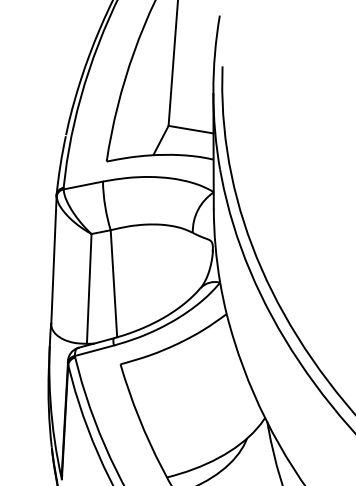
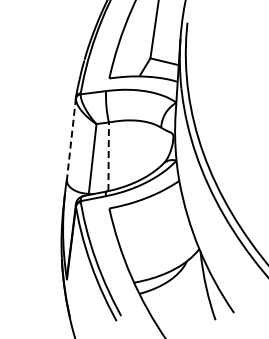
line: (54, 259) -> (71, 138), solid -> dashed
line: (113, 283) -> (108, 156), solid -> dashed

